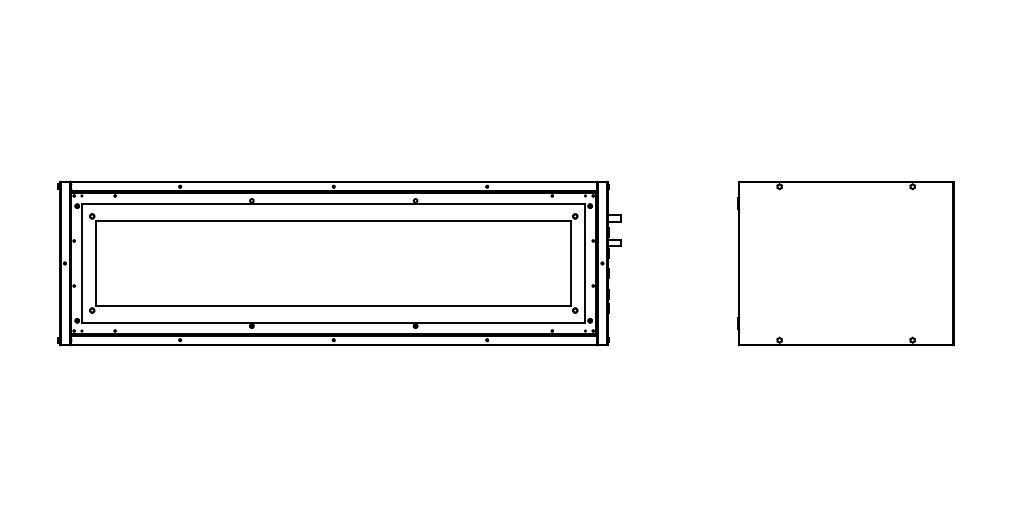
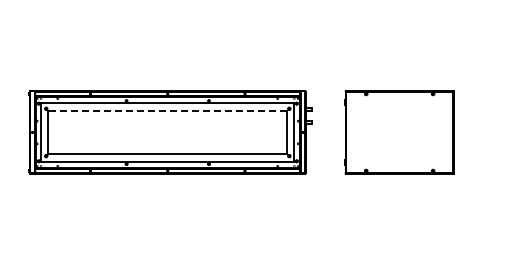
line: (333, 219) -> (167, 110), solid -> dashed
part: (845, 263) -> (399, 132), moved

